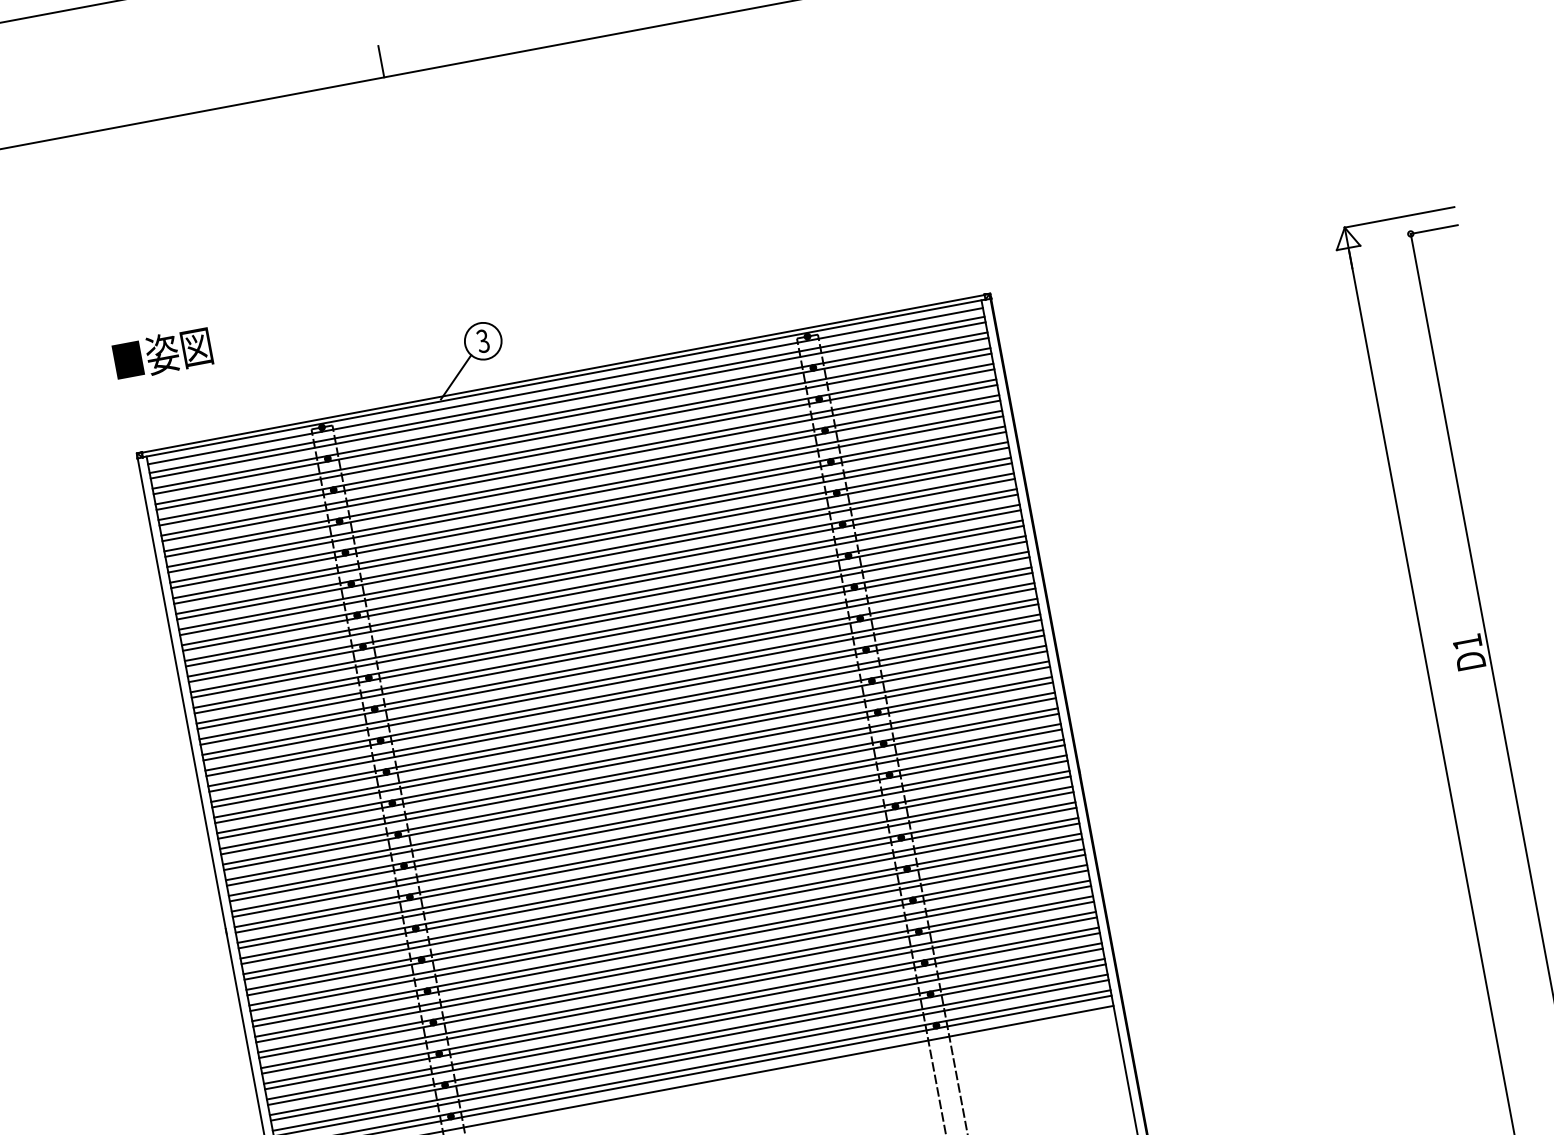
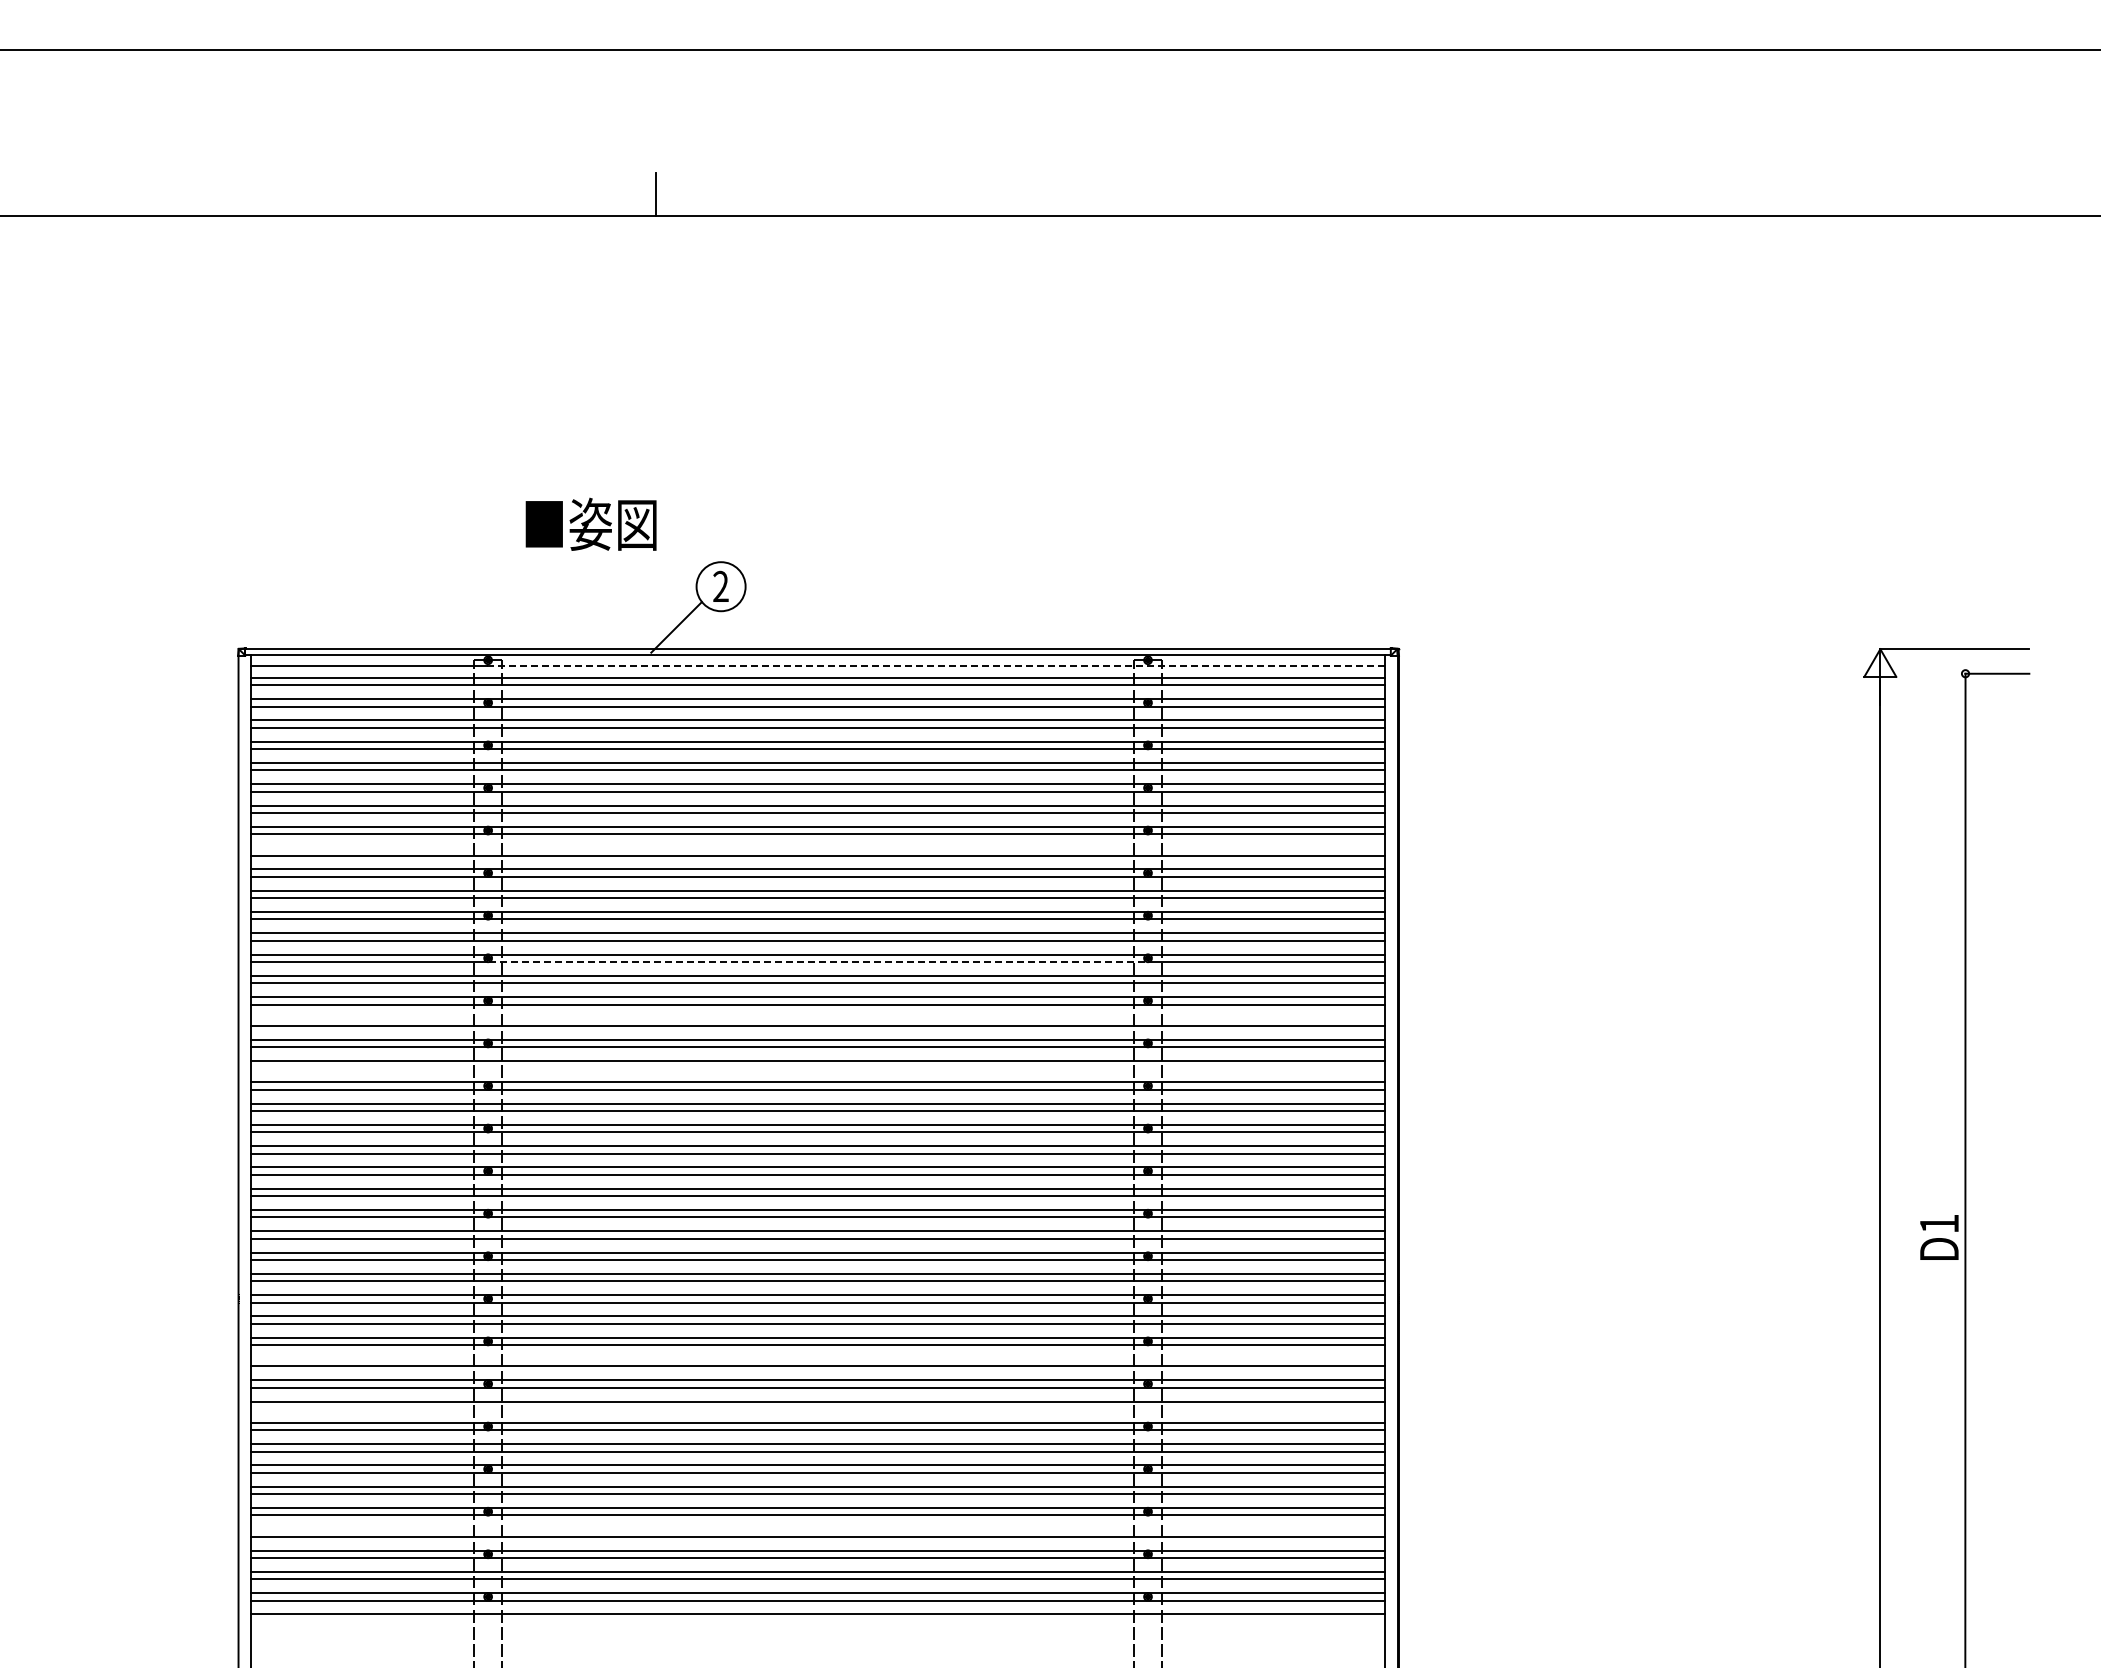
text: (482, 341) -> (720, 586), 3 -> 2
text: (162, 353) -> (590, 523), moved
line: (652, 369) -> (936, 665), solid -> dashed
line: (590, 520) -> (817, 848), removed
line: (606, 604) -> (818, 962), solid -> dashed
line: (613, 645) -> (817, 1018), removed
line: (620, 682) -> (817, 1068), removed
line: (660, 895) -> (817, 1358), removed
line: (667, 933) -> (817, 1409), removed
line: (684, 1021) -> (817, 1529), removed

